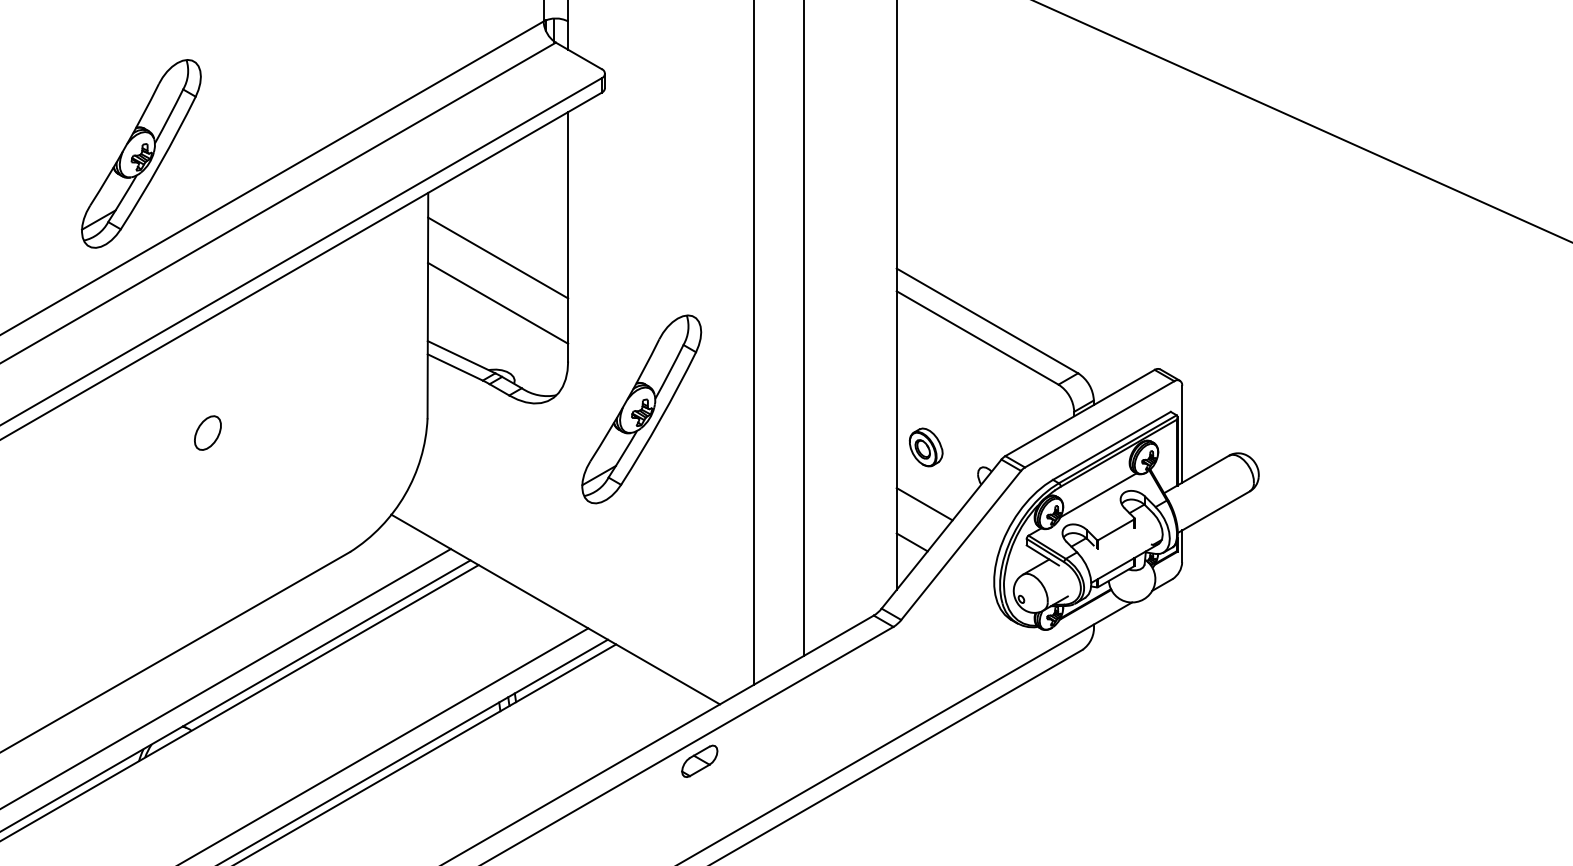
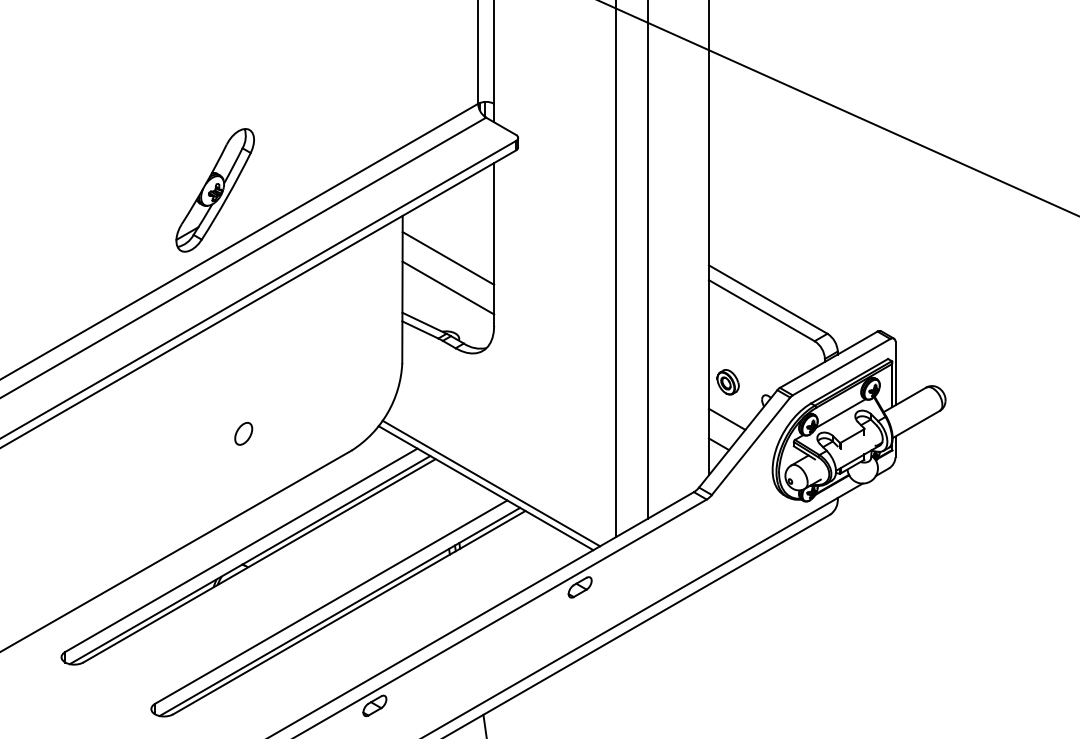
part: (640, 409) -> (541, 357), removed
part: (207, 432) -> (243, 433), moved
line: (564, 602) -> (491, 483), added

